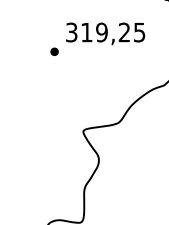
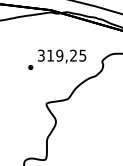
text: (98, 38) -> (57, 59), moved

